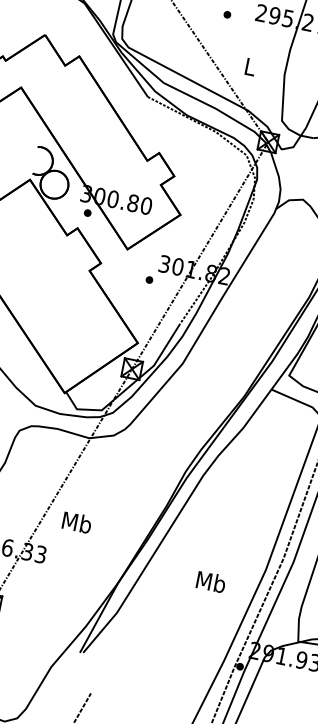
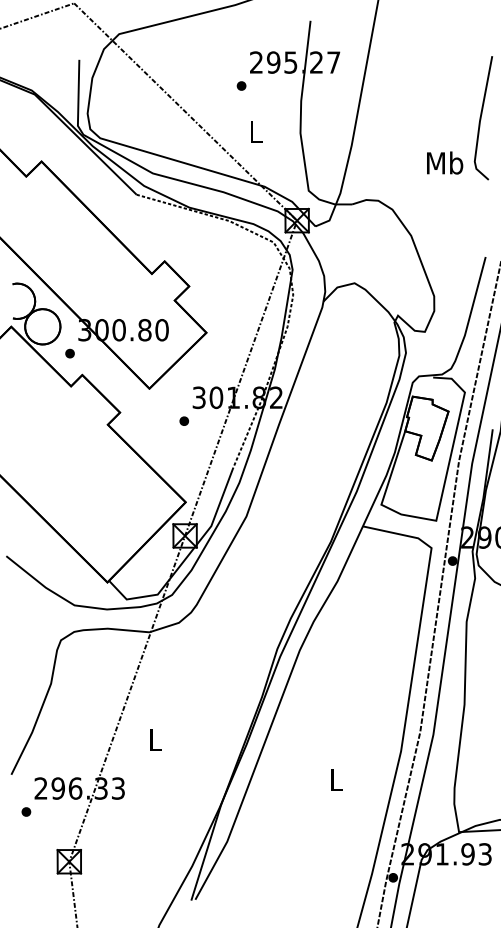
part: (227, 14) -> (241, 85), moved
part: (87, 212) -> (69, 353), moved
text: (77, 522) -> (155, 739), Mb -> L
text: (211, 581) -> (336, 779), Mb -> L

